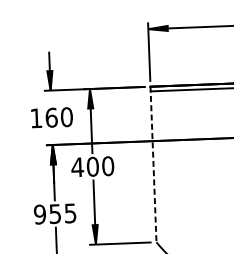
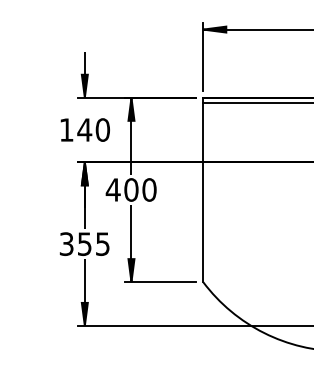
text: (51, 117) -> (84, 129), 160 -> 140
line: (153, 164) -> (203, 190), dashed -> solid
text: (39, 214) -> (66, 243), 955 -> 355

